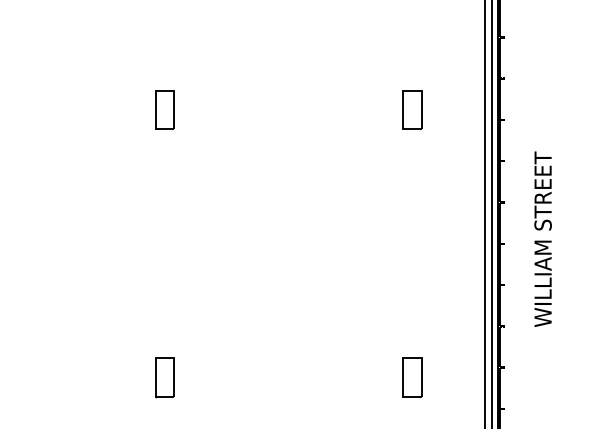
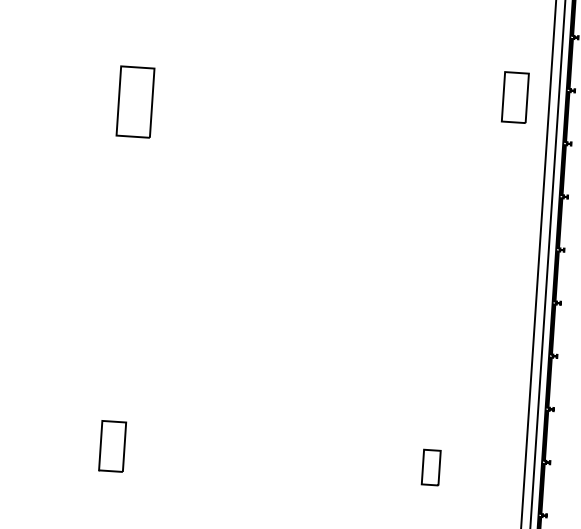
part: (164, 109) -> (134, 101), size x1.4
part: (412, 109) -> (515, 96), moved
part: (412, 377) -> (431, 467), size x0.7

